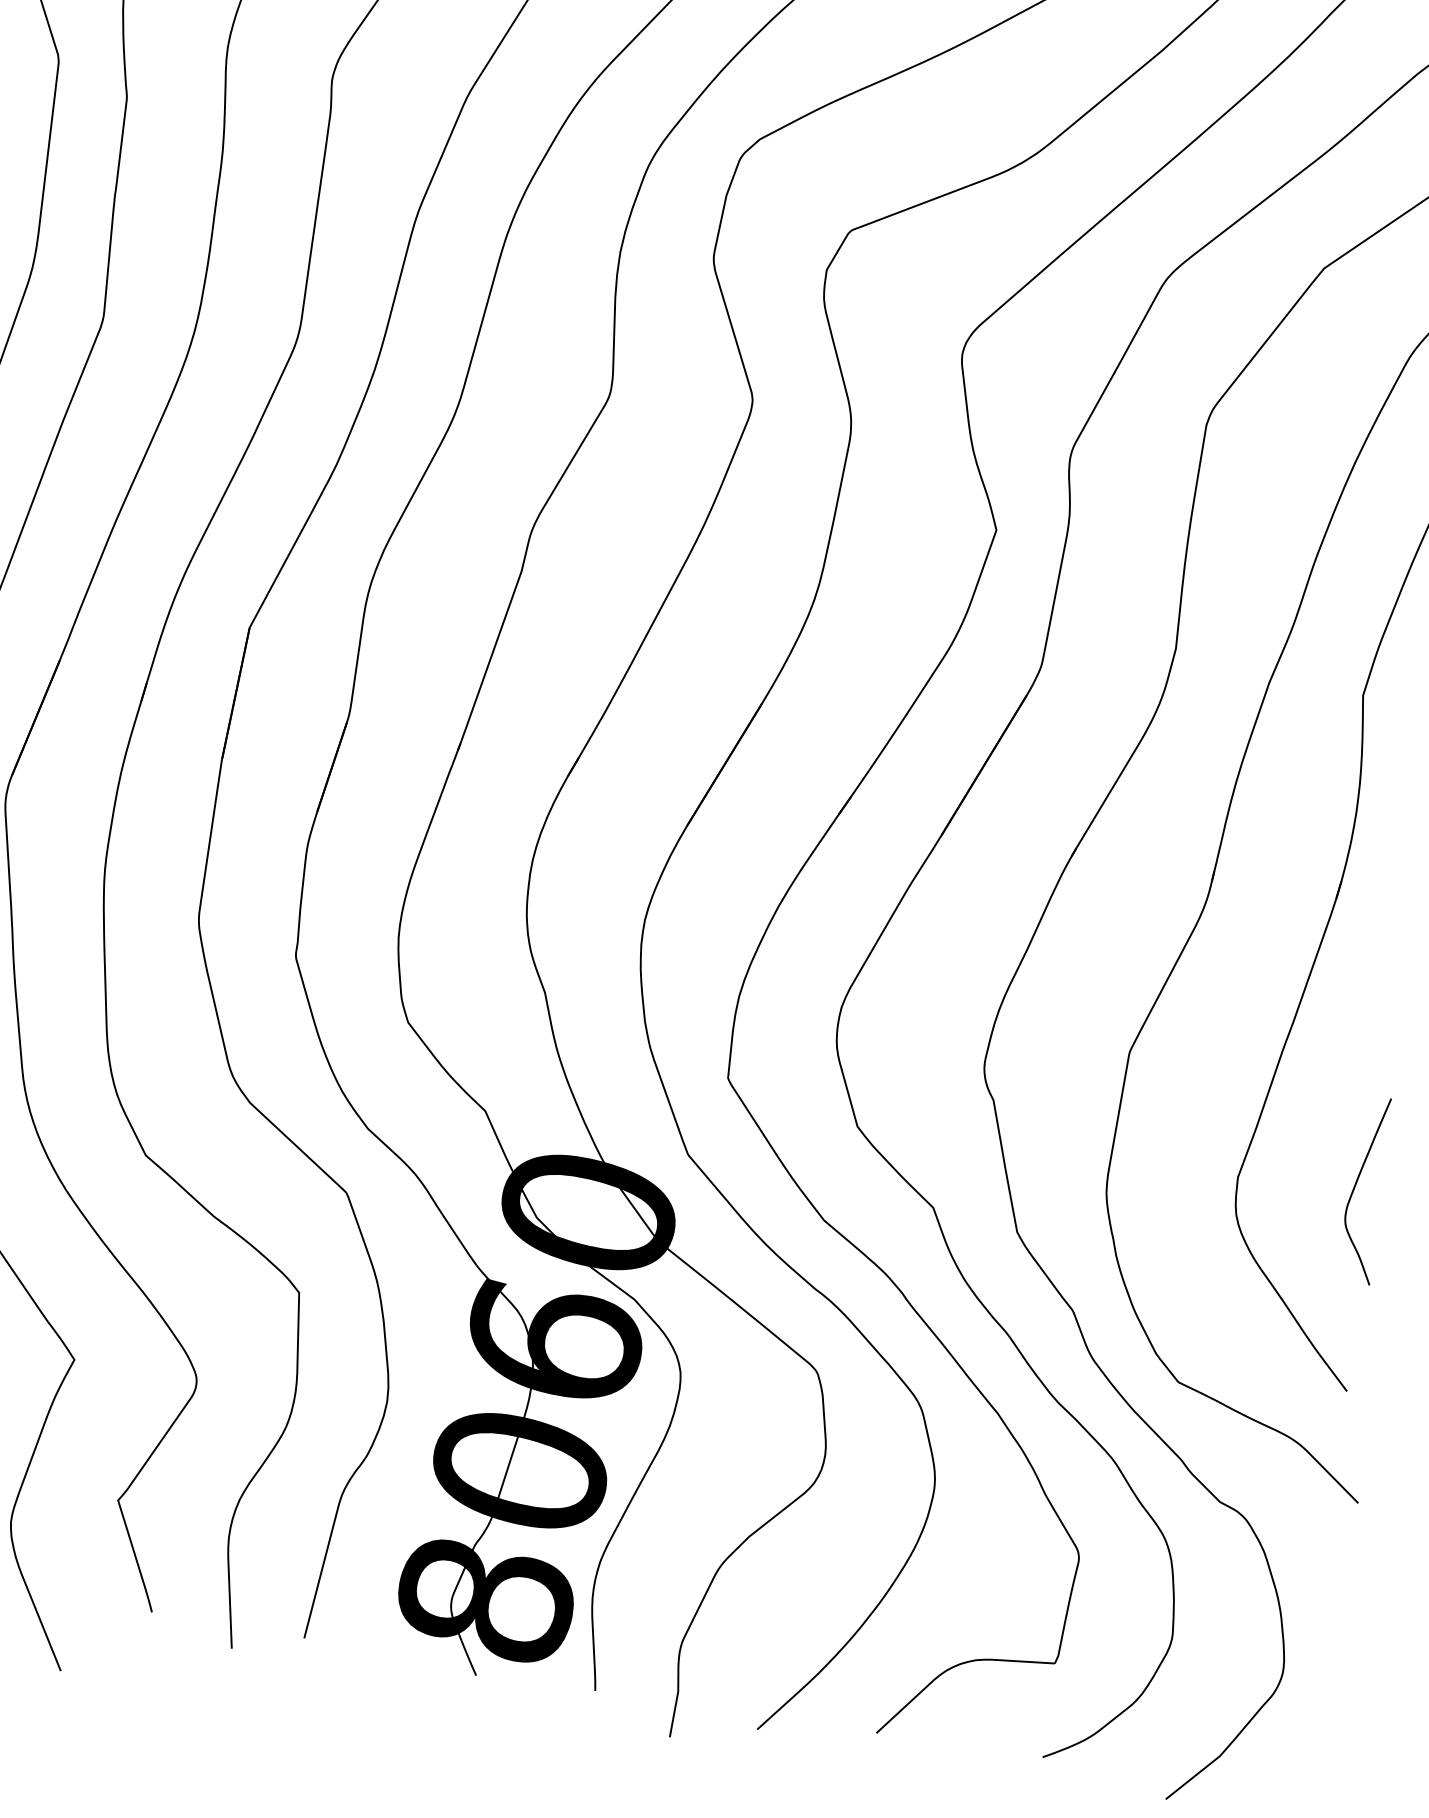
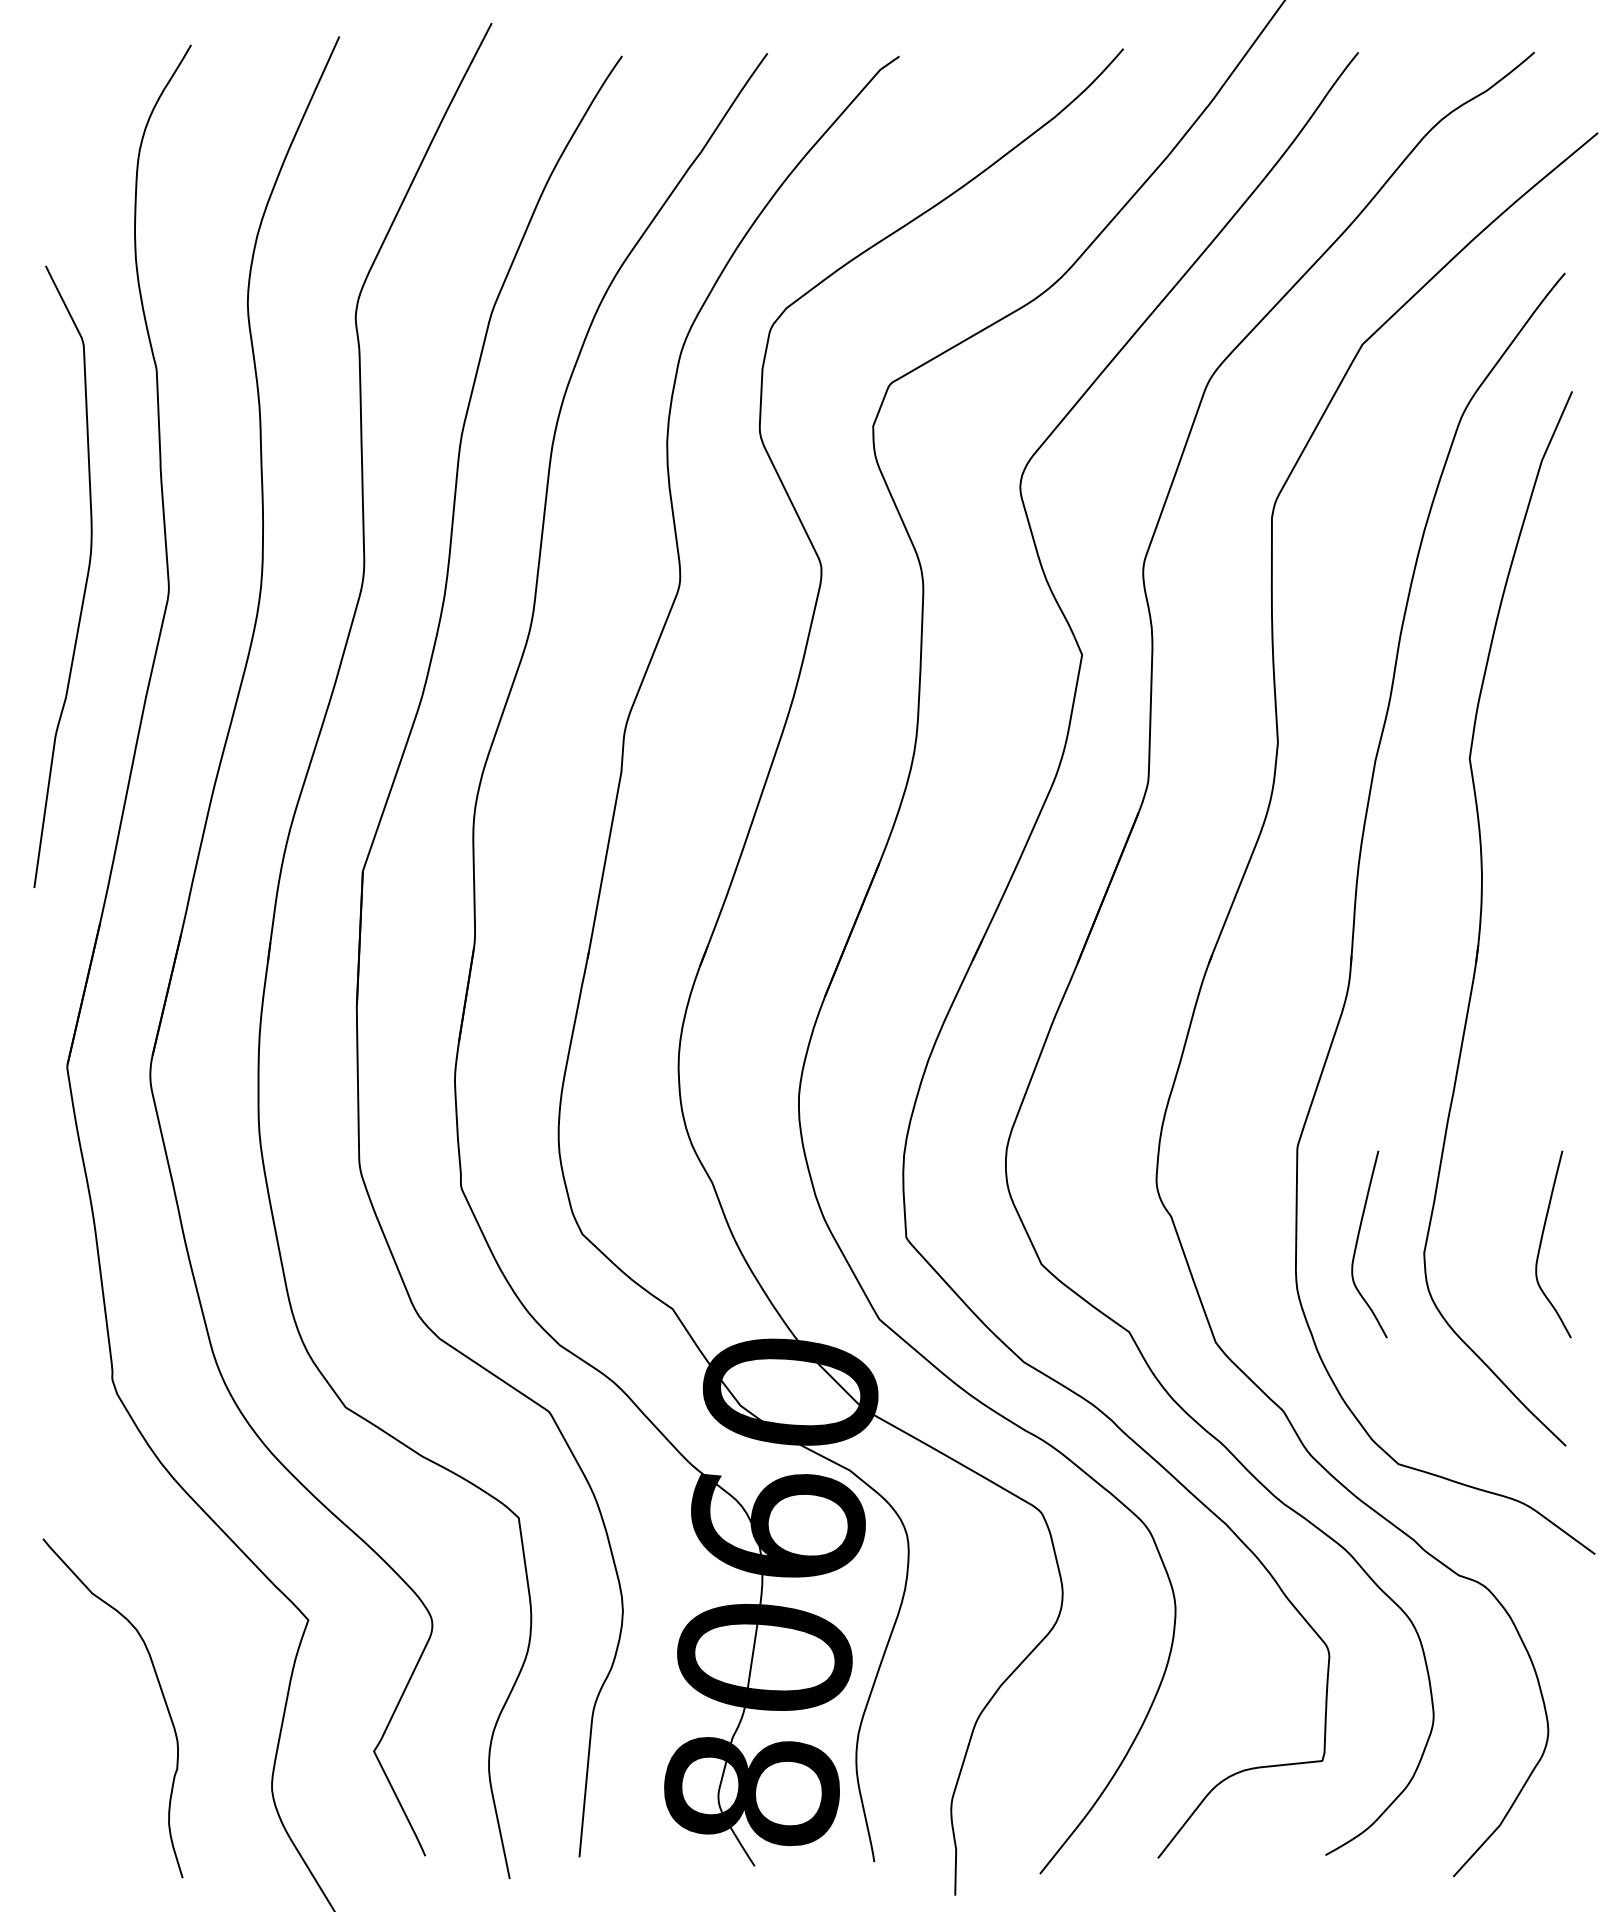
curve: (1174, 1154) -> (1358, 1240), added

